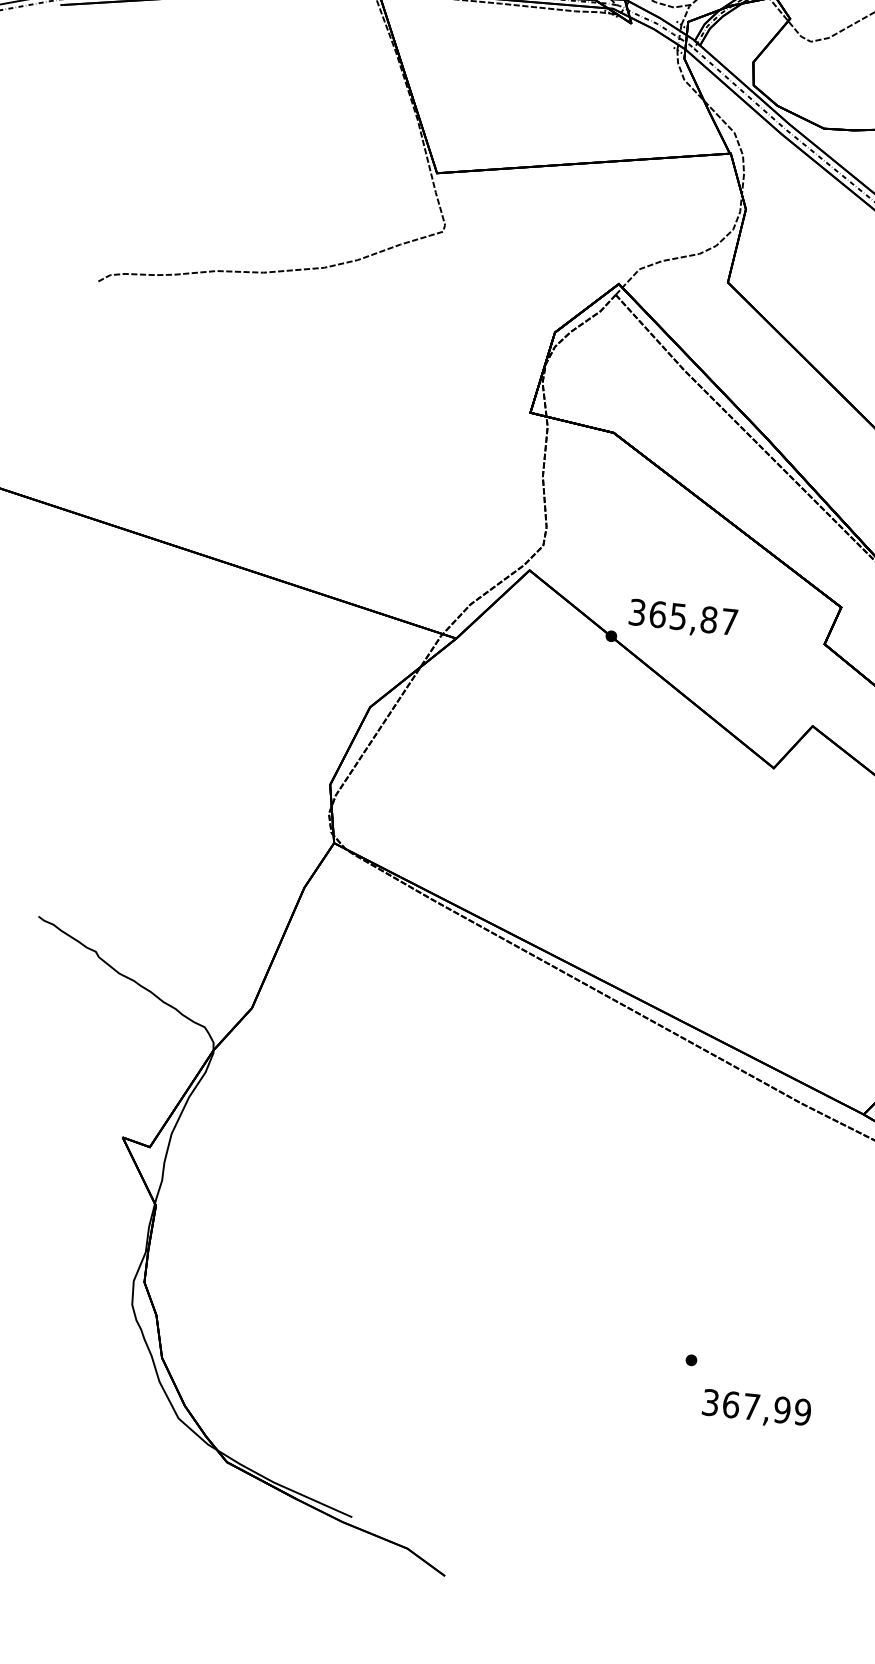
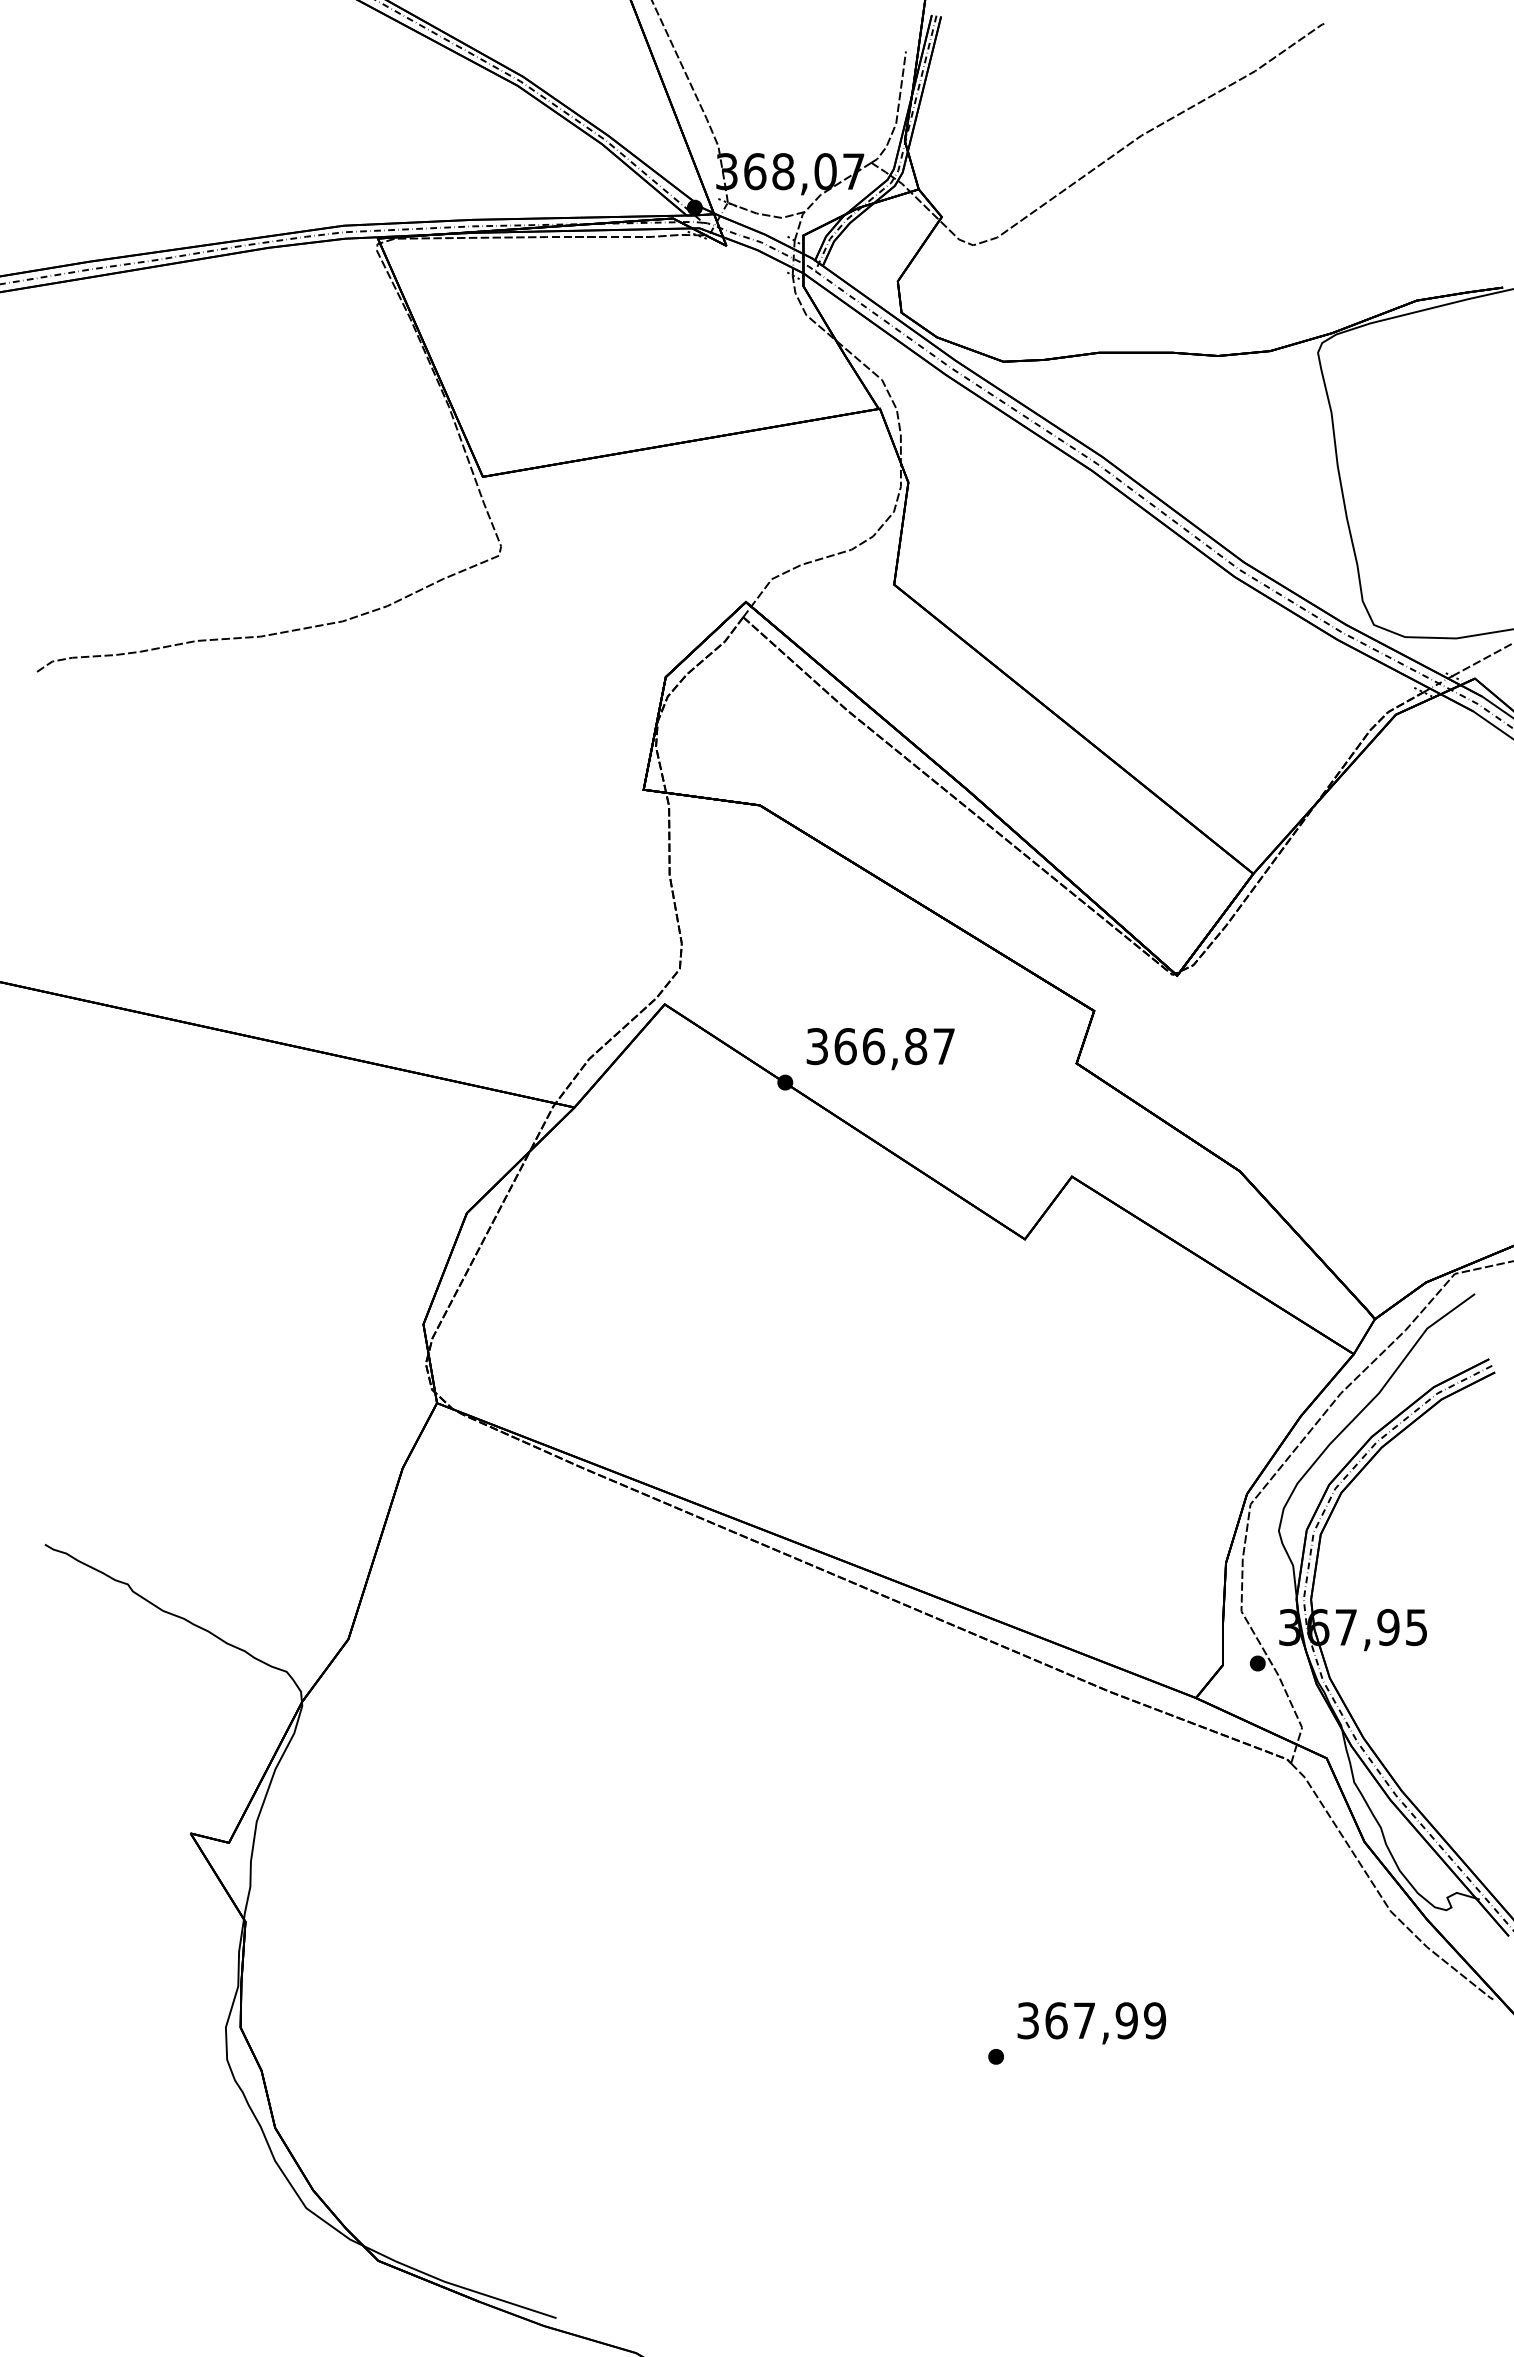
text: (678, 616) -> (873, 1046), 365,87 -> 366,87
text: (756, 1409) -> (1091, 2023), moved

